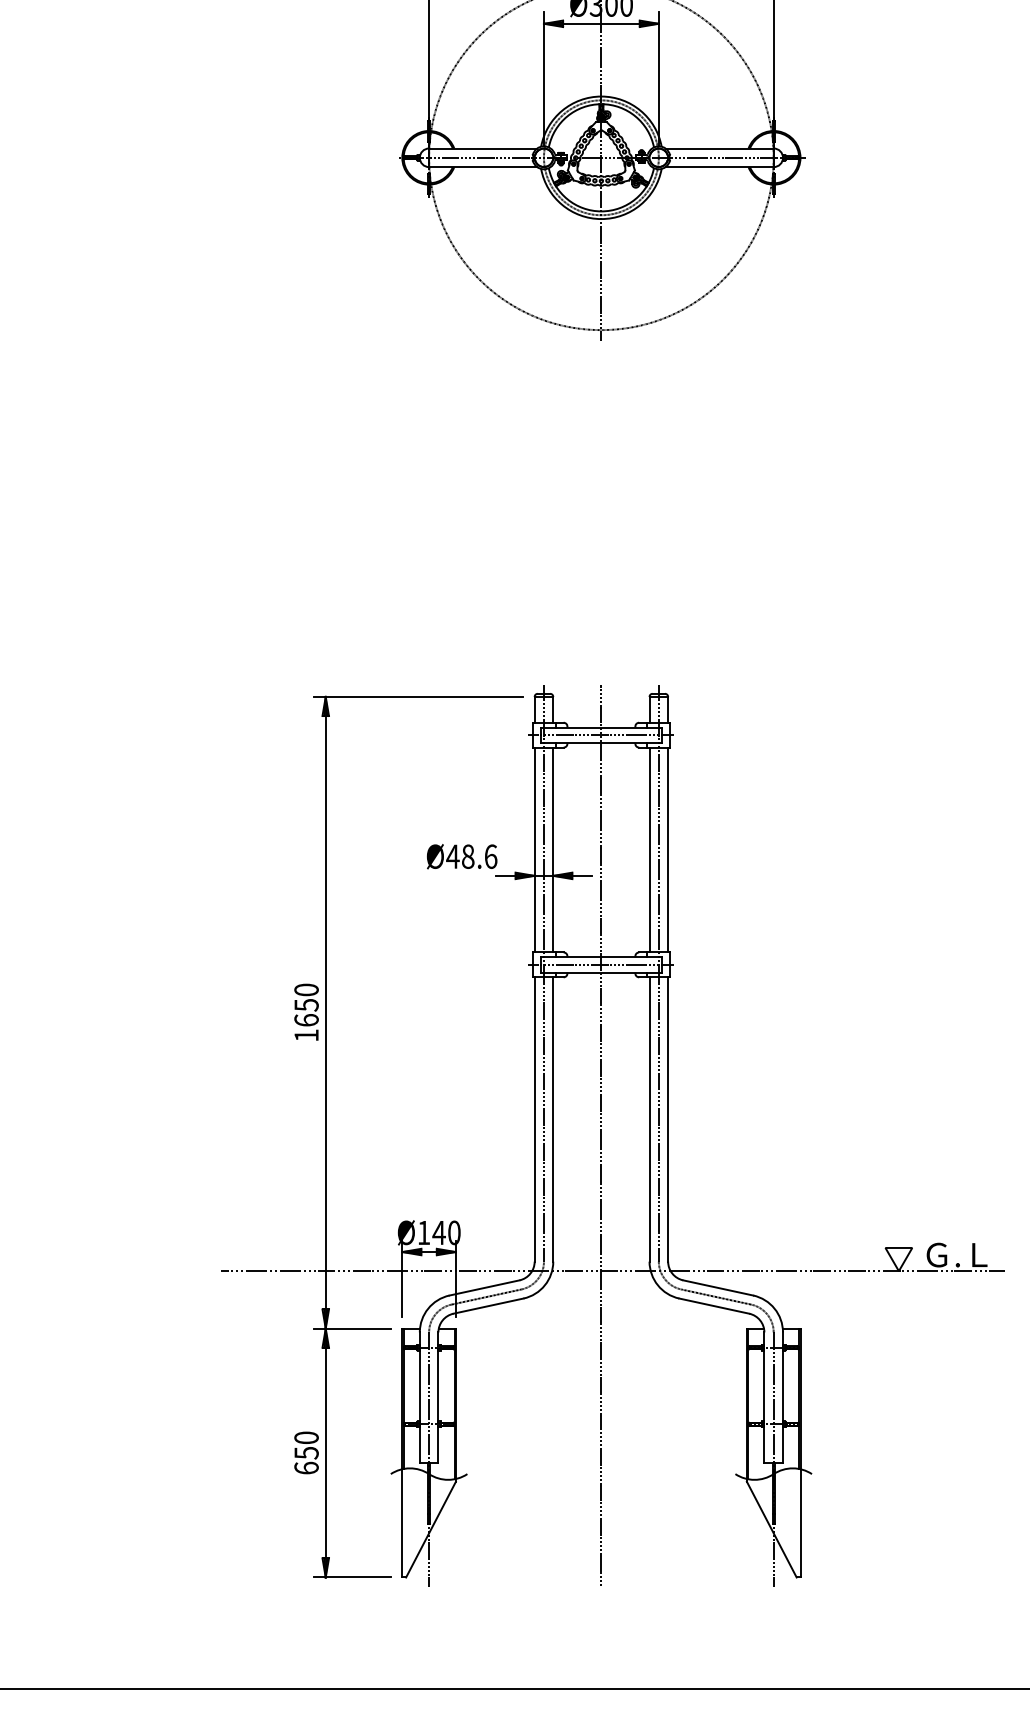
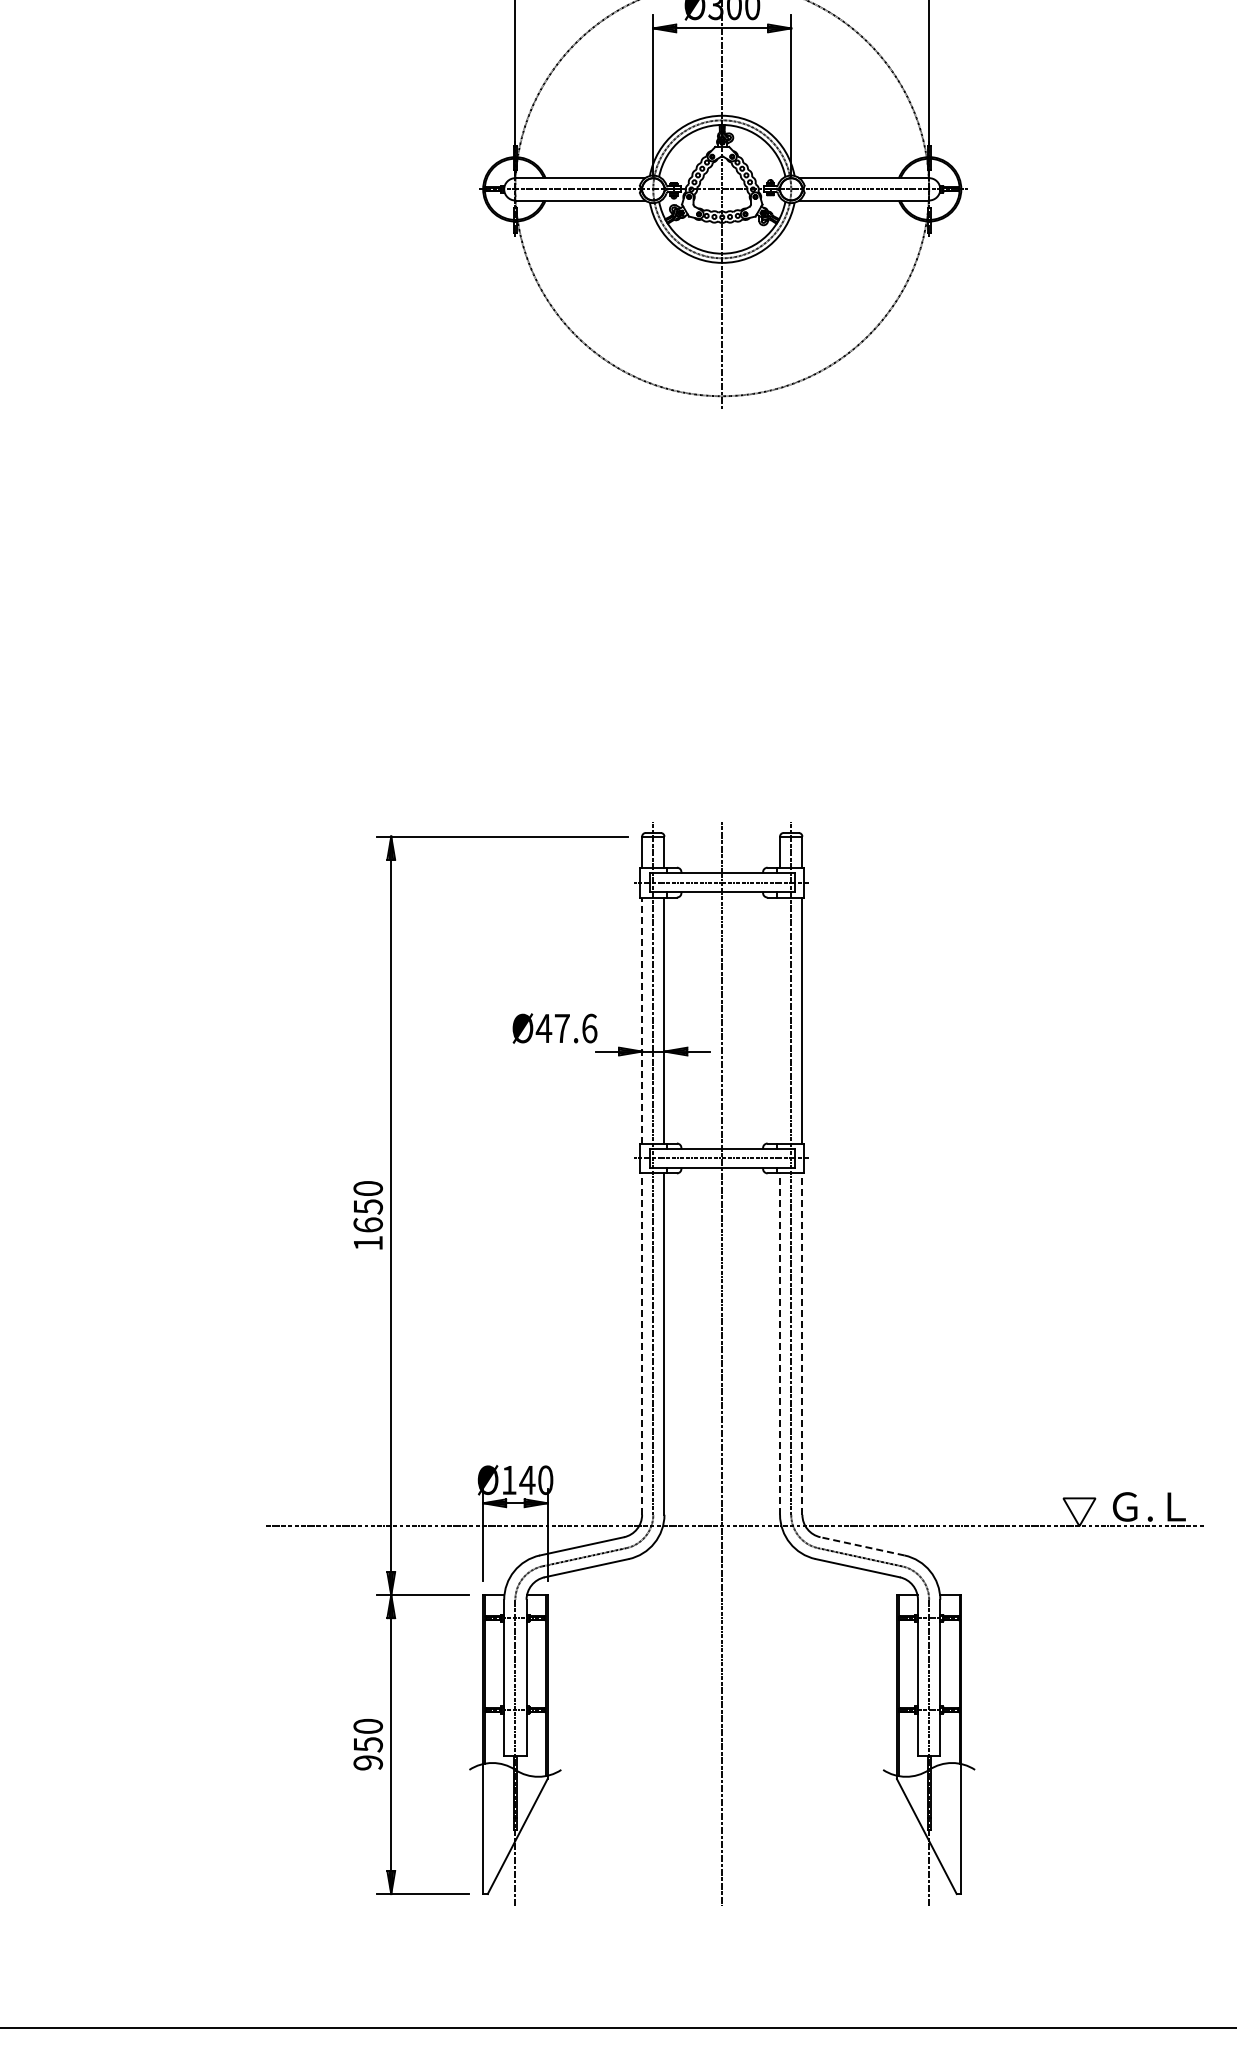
line: (534, 850) -> (642, 1020), solid -> dashed
line: (649, 850) -> (780, 1020), removed
text: (467, 856) -> (561, 1028), Ø48.6 -> Ø47.6
line: (534, 1119) -> (642, 1344), solid -> dashed
line: (649, 1119) -> (780, 1344), solid -> dashed
line: (668, 1119) -> (802, 1344), solid -> dashed
line: (718, 1288) -> (862, 1546), solid -> dashed
text: (306, 1467) -> (368, 1762), 650 -> 950

